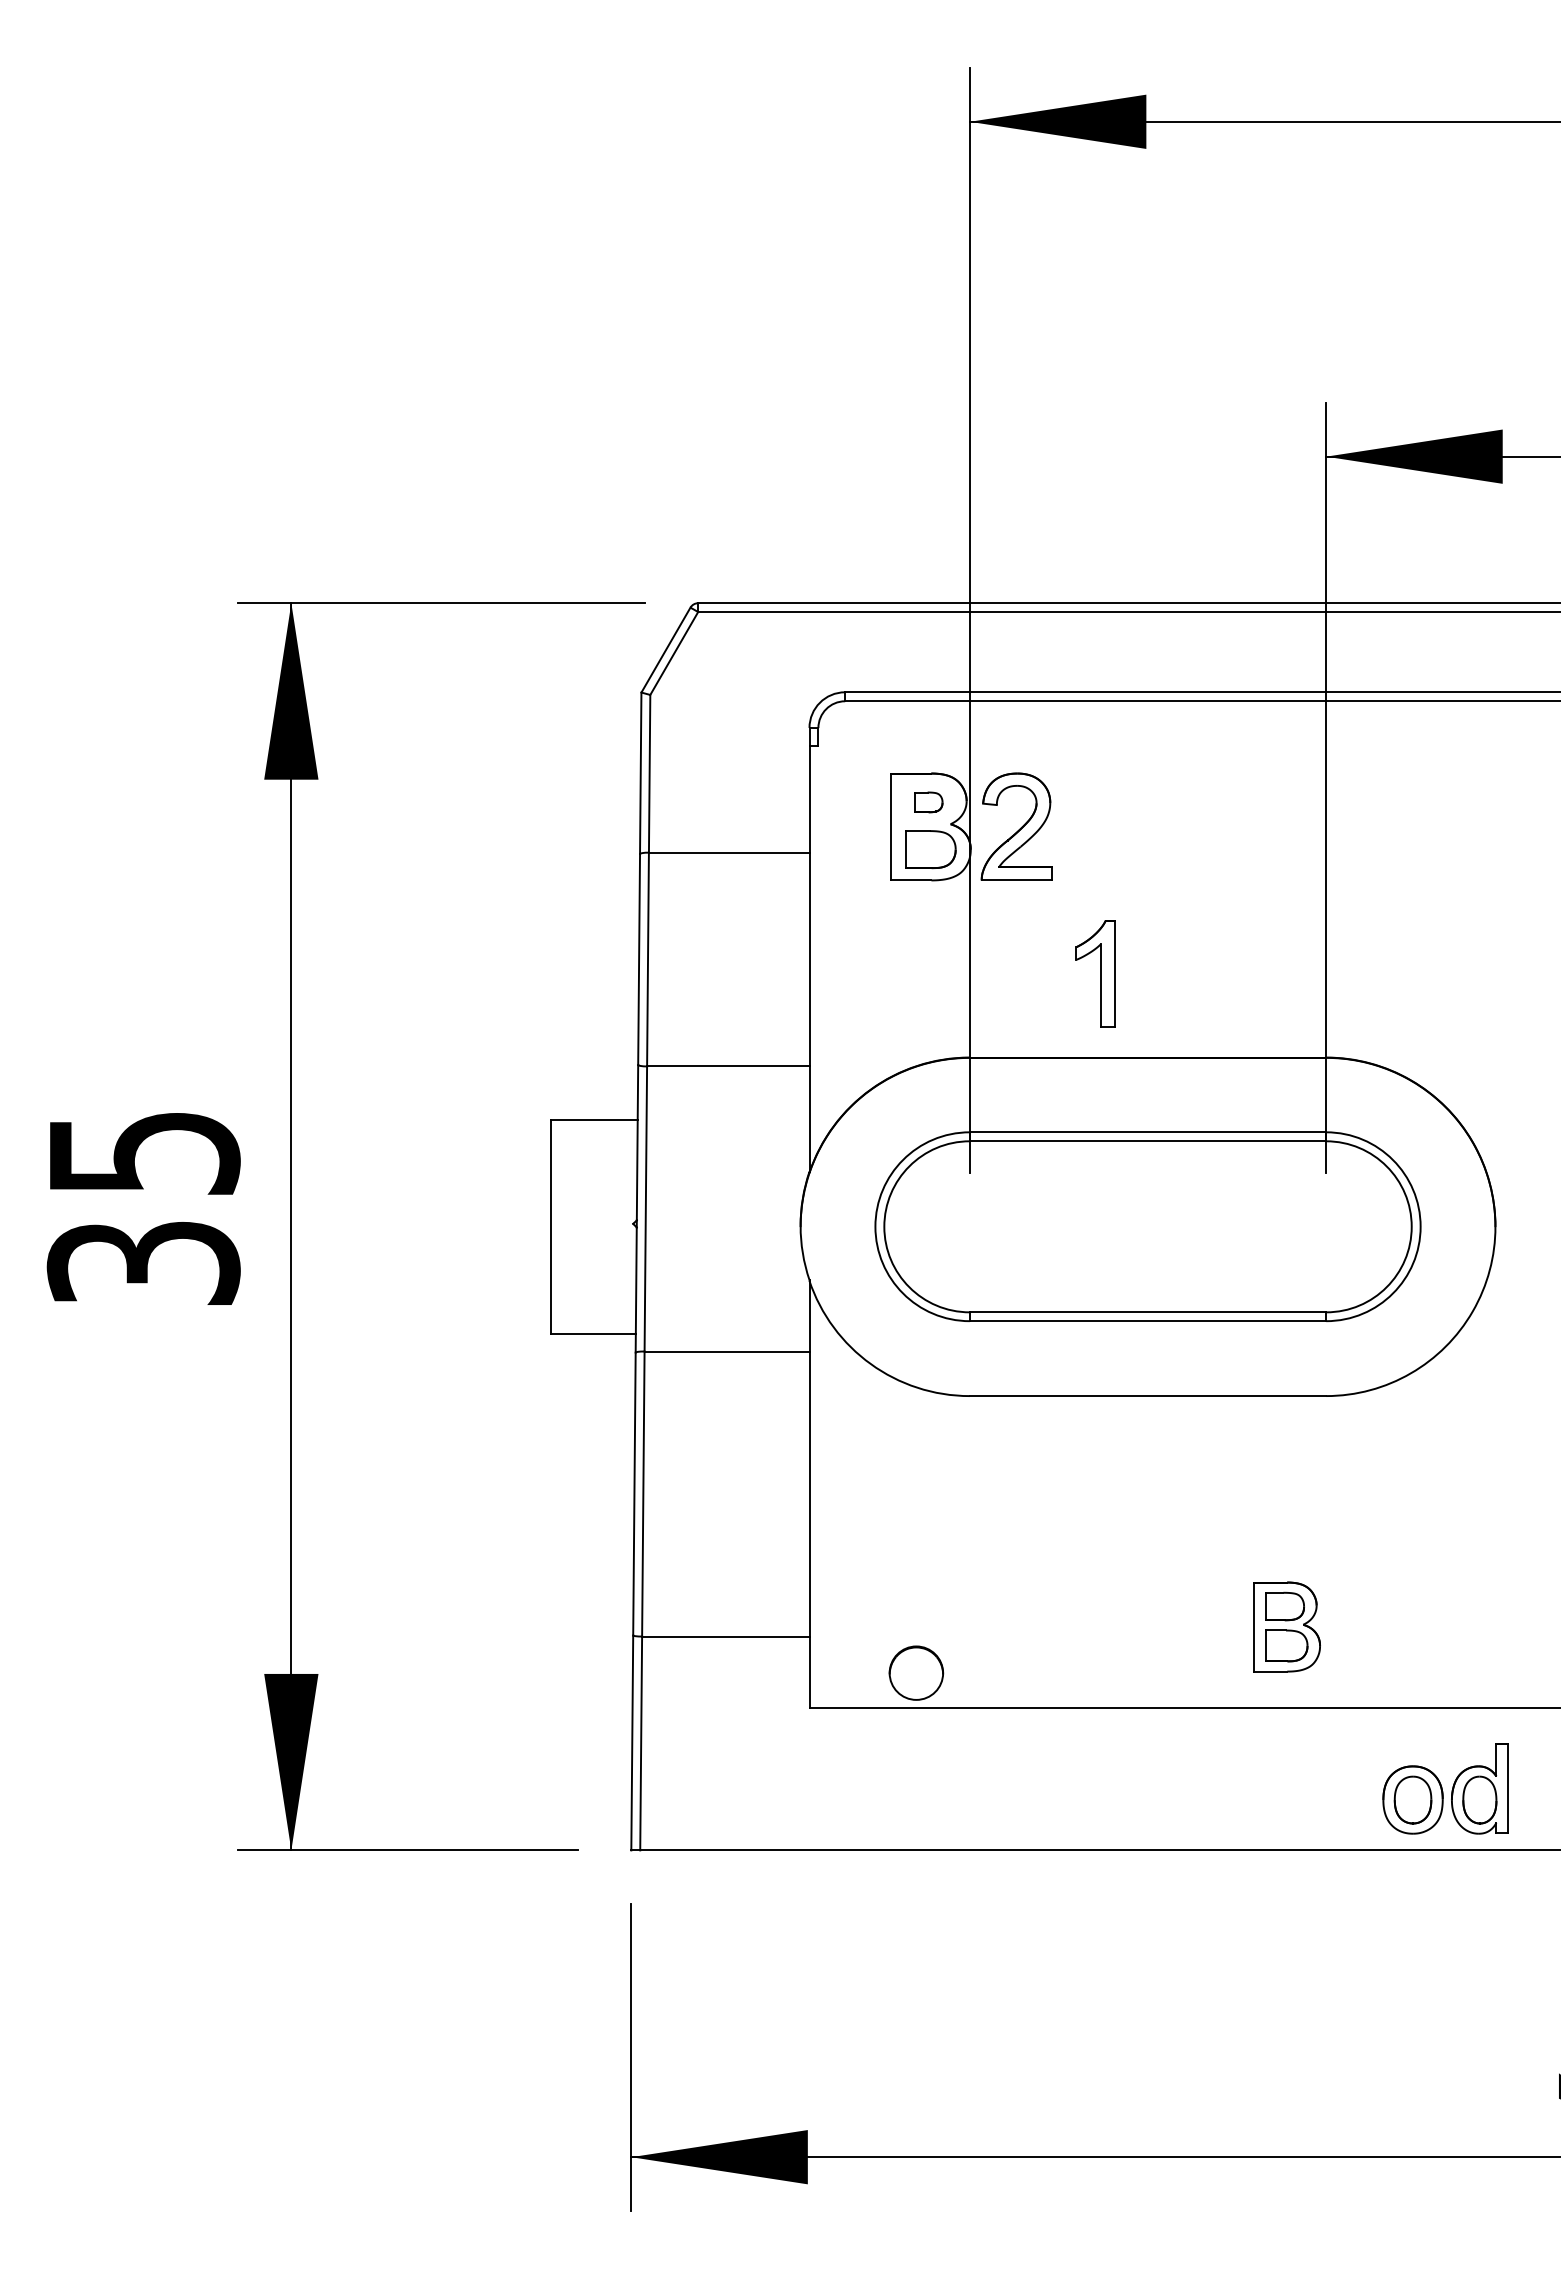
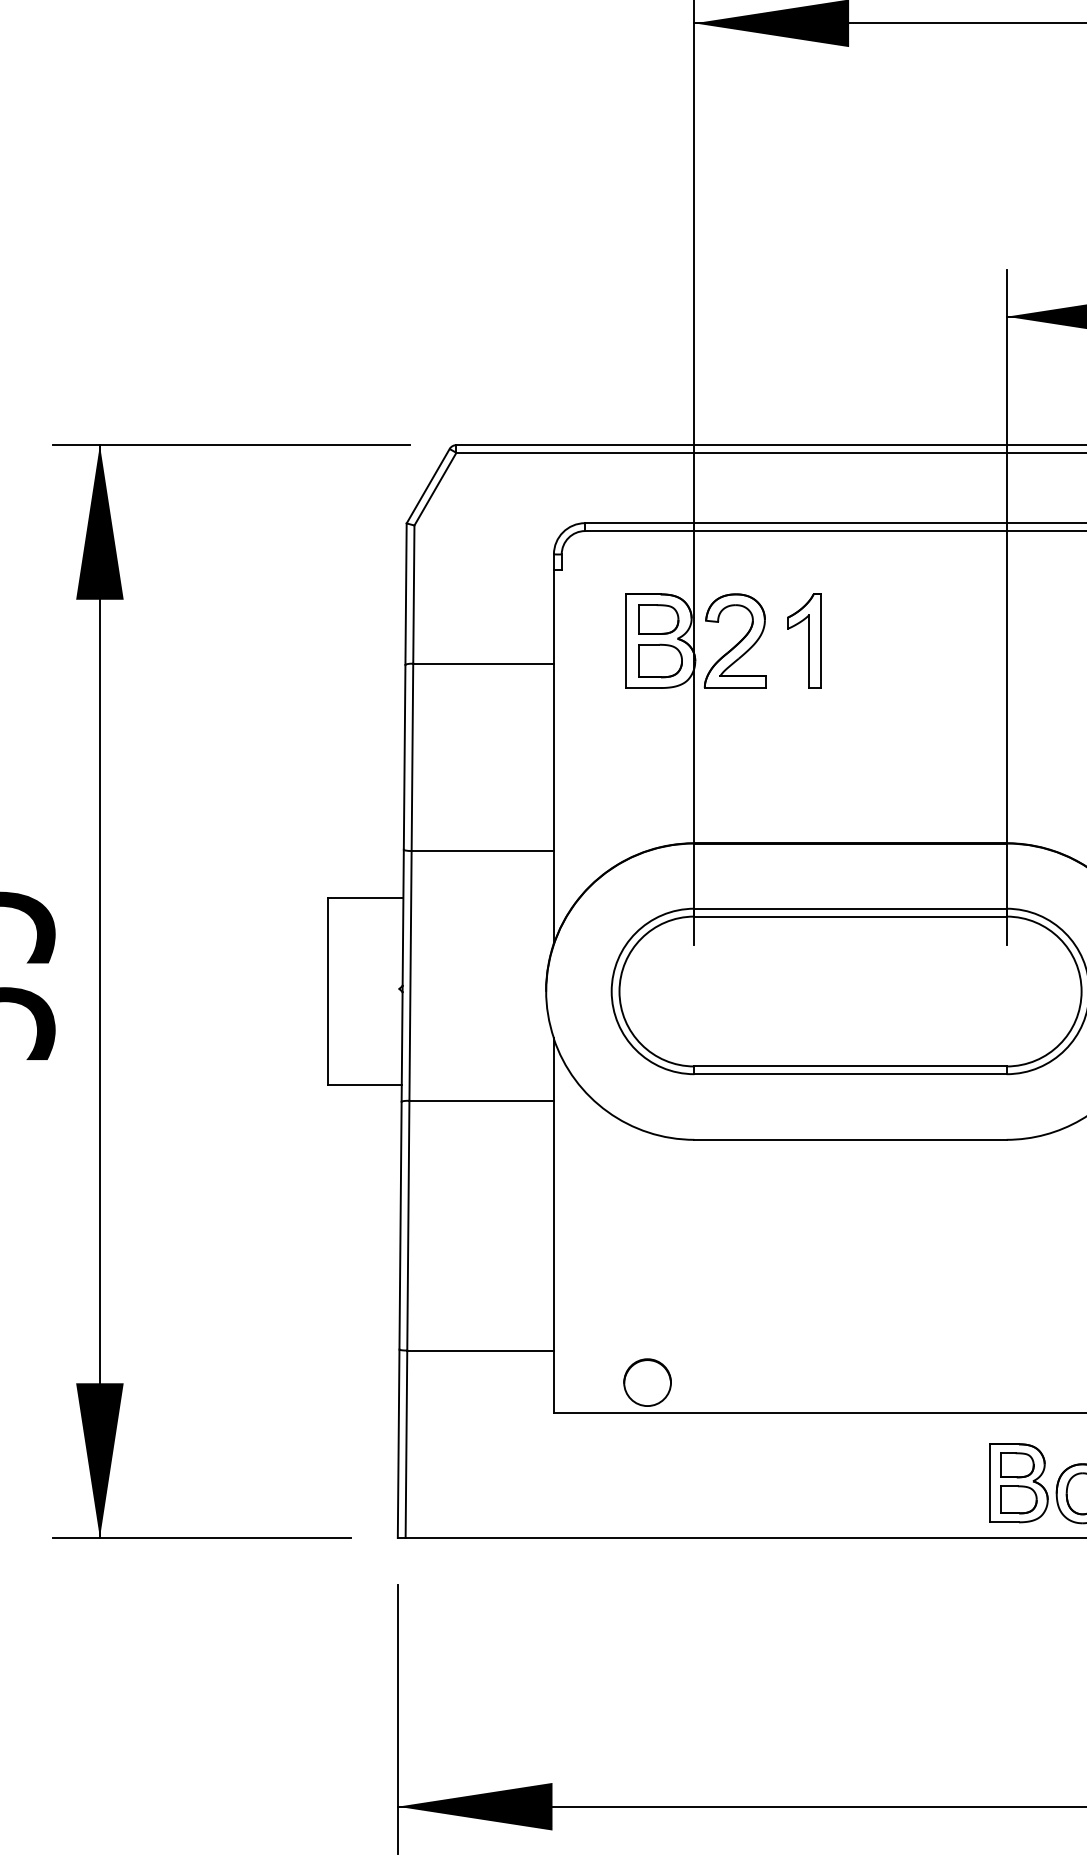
part: (928, 802) -> (658, 619), size x1.67
part: (1095, 973) -> (804, 640), moved
part: (1286, 1626) -> (1018, 1482), moved

